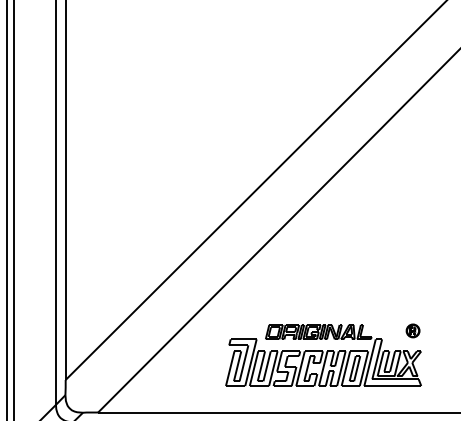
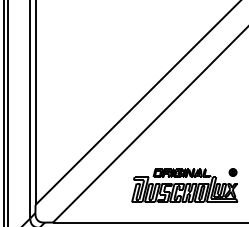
part: (323, 354) -> (184, 185), moved

